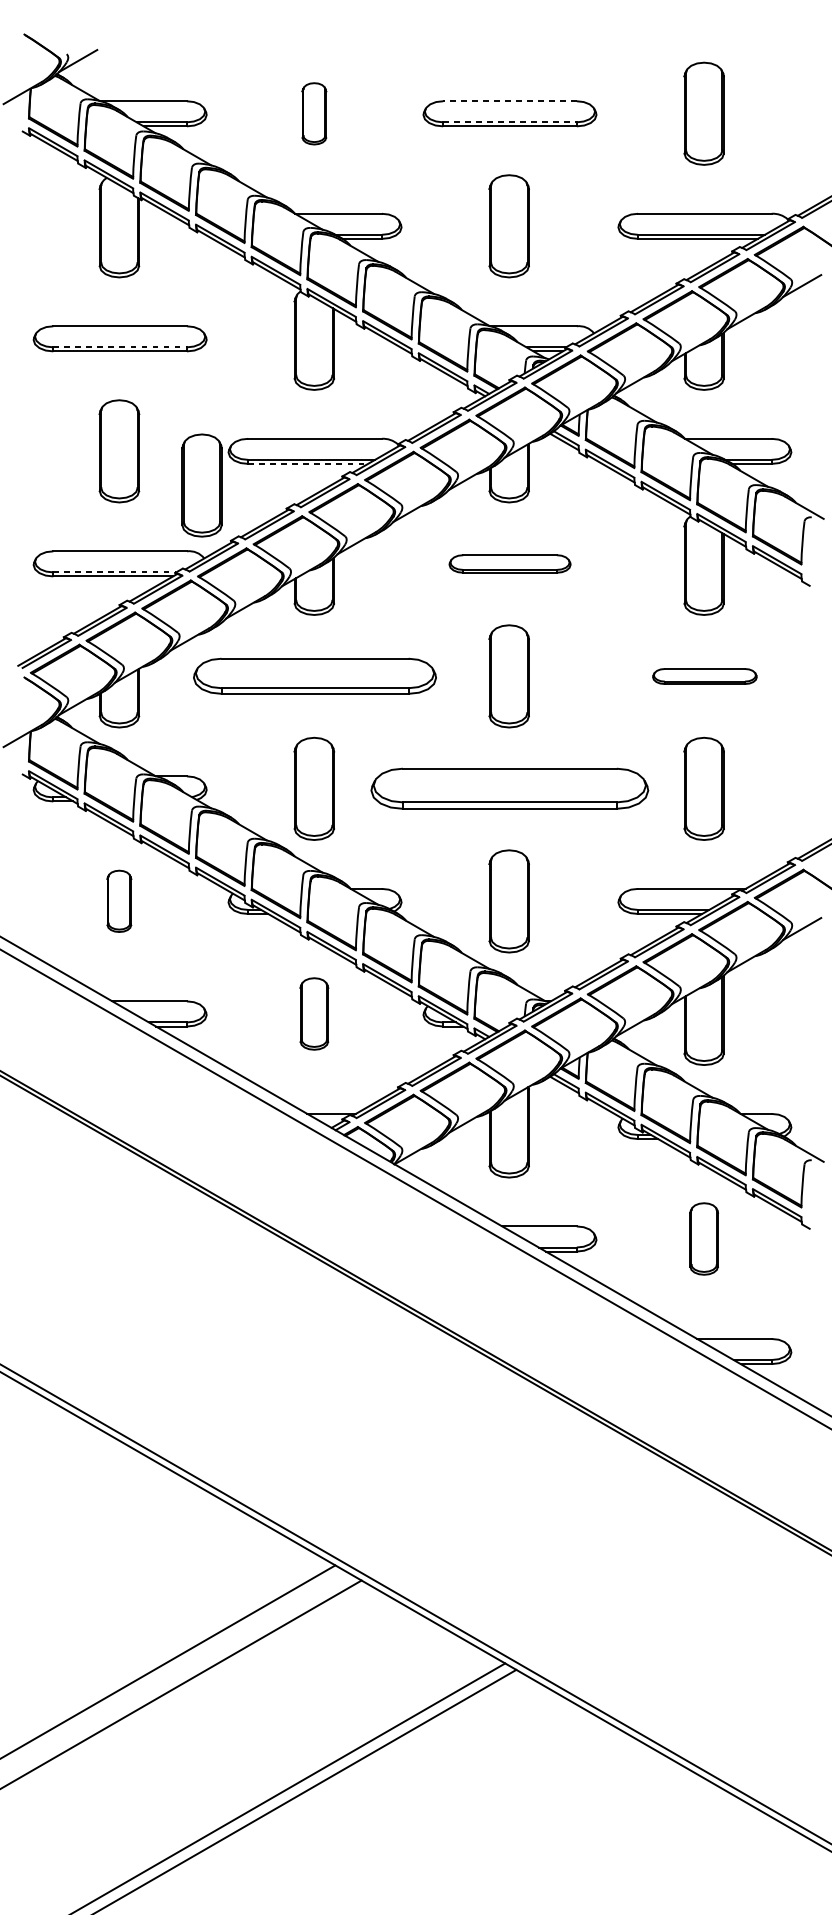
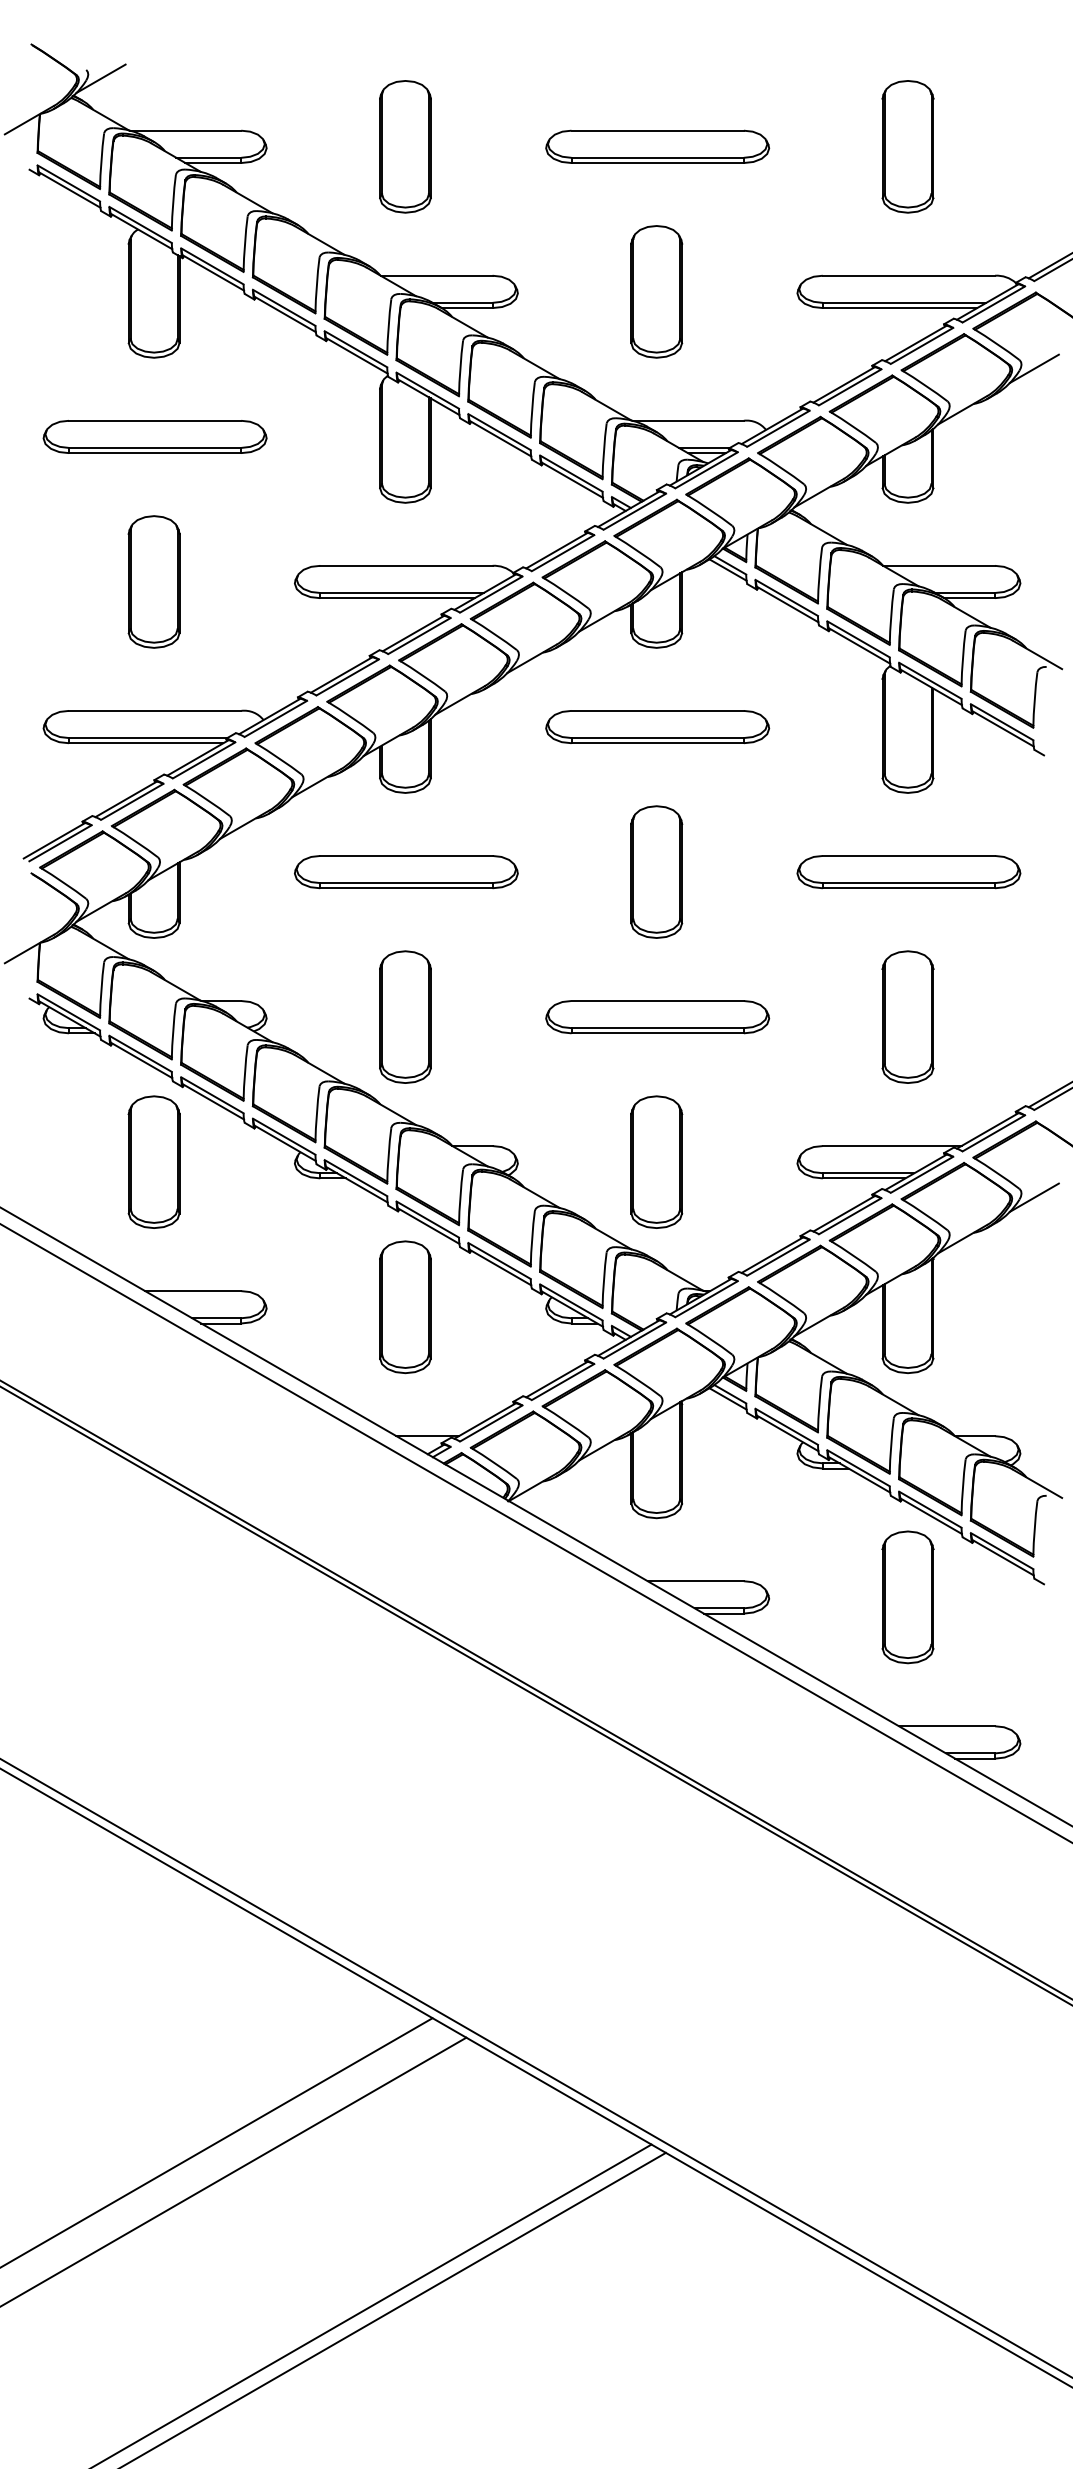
line: (509, 101) -> (657, 130), dashed -> solid
part: (314, 113) -> (405, 146), size x1.67
line: (510, 122) -> (658, 157), dashed -> solid
line: (120, 347) -> (155, 447), dashed -> solid
line: (308, 464) -> (397, 598), dashed -> solid
part: (201, 485) -> (260, 625), removed
part: (509, 564) -> (657, 727), size x1.43
line: (115, 572) -> (148, 738), dashed -> solid
part: (315, 676) -> (406, 872), size x0.71
part: (704, 676) -> (908, 872), size x1.67
part: (509, 789) -> (657, 1017), size x0.62
part: (118, 900) -> (153, 1161), size x1.67
part: (314, 1014) -> (405, 1307), size x1.43
part: (703, 1239) -> (907, 1597), size x1.43

